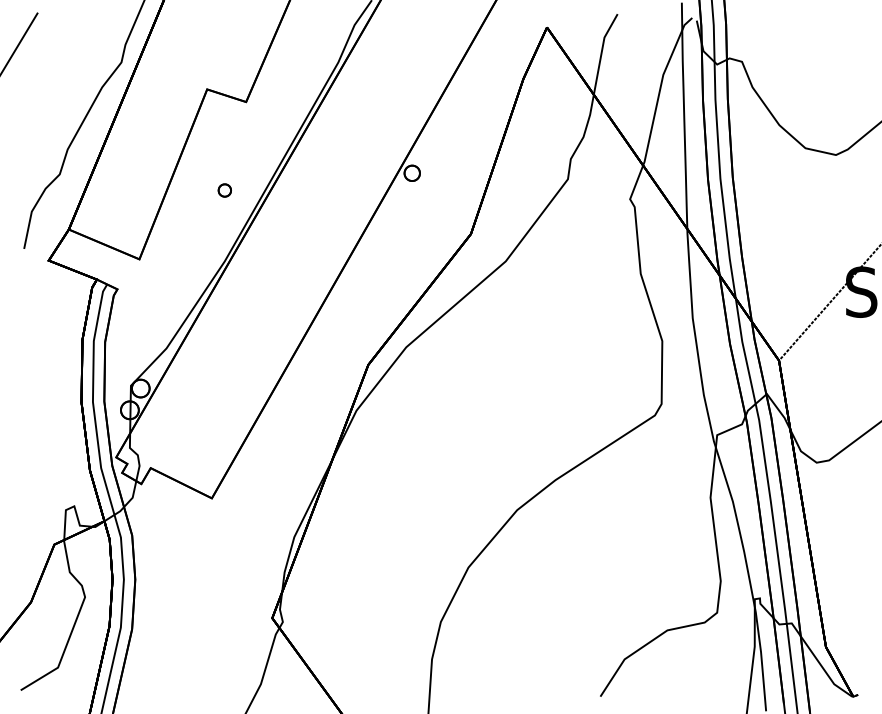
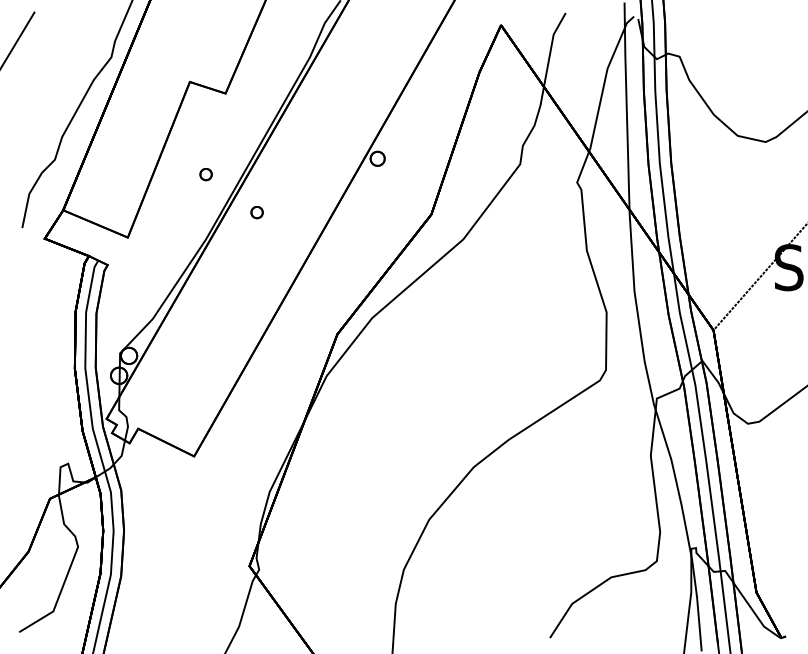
part: (279, 231) -> (256, 212), added

